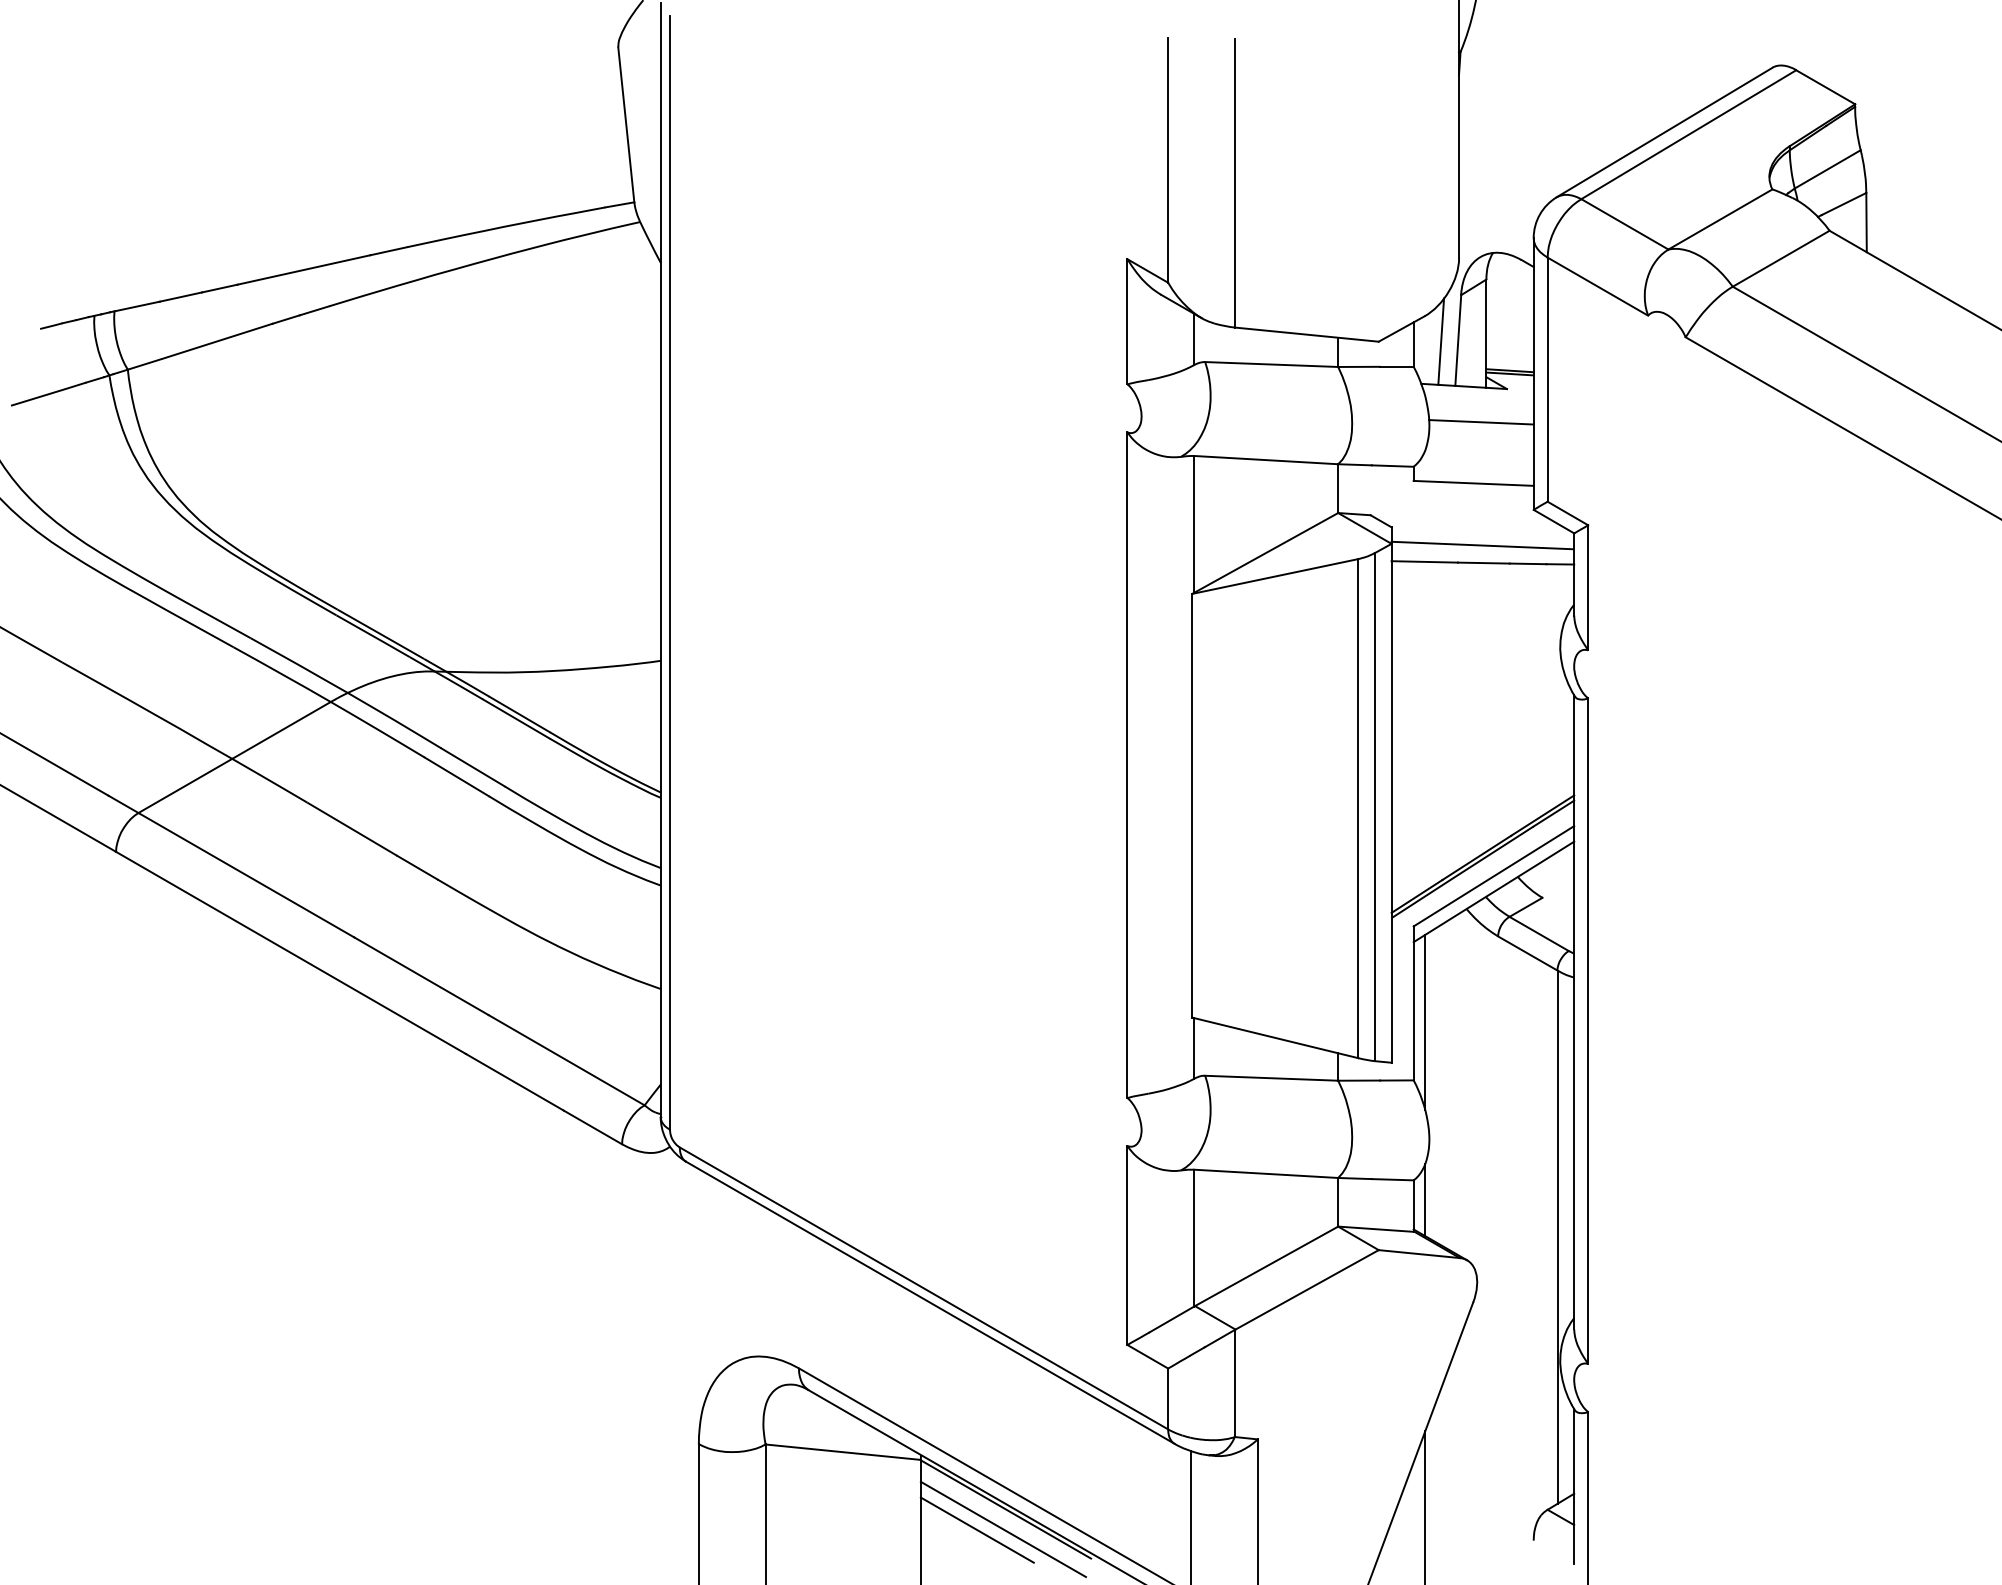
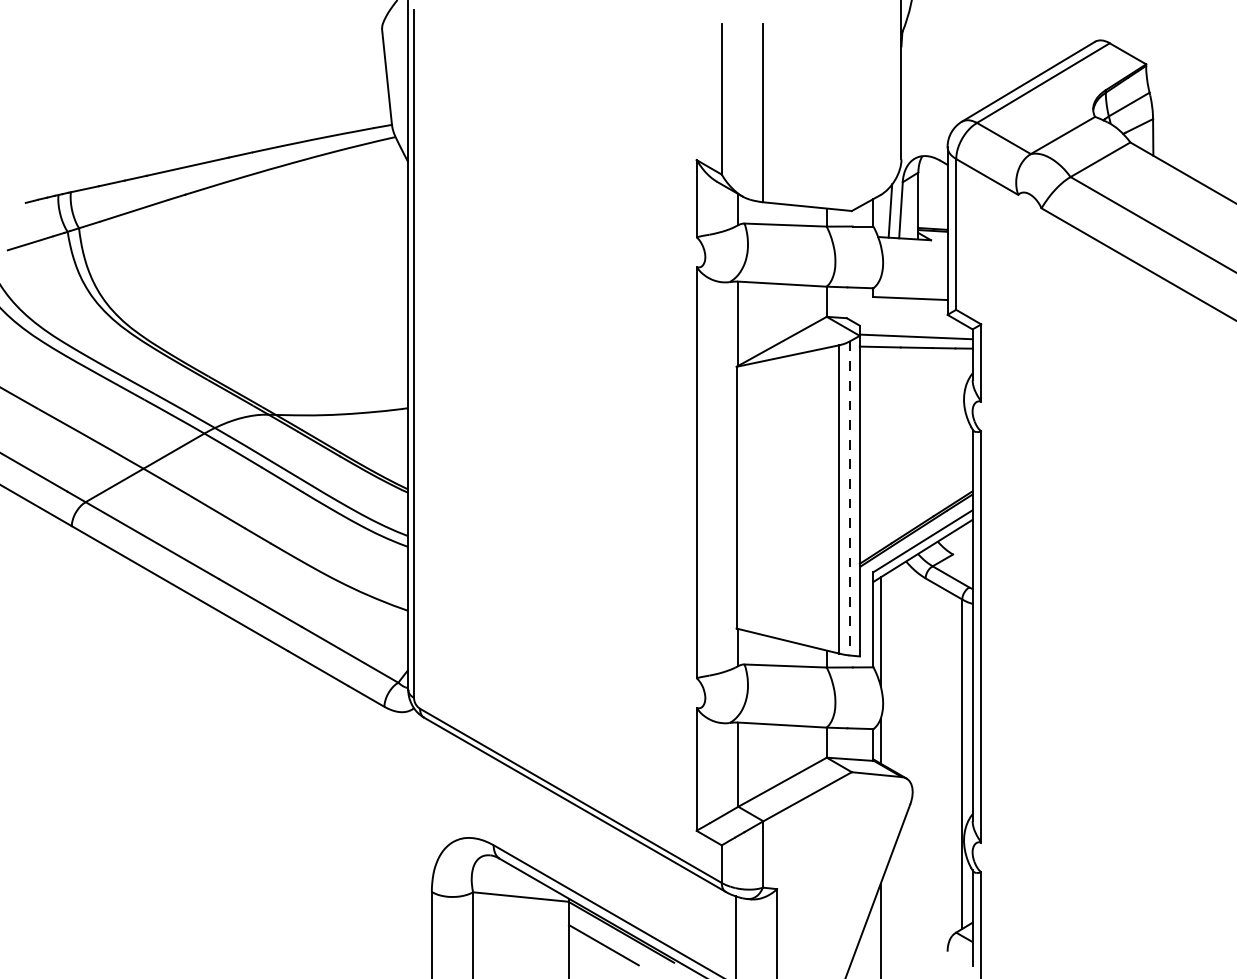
line: (1480, 421) -> (914, 260), removed
line: (1374, 807) -> (849, 498), solid -> dashed
line: (1004, 1529) -> (620, 944), removed

